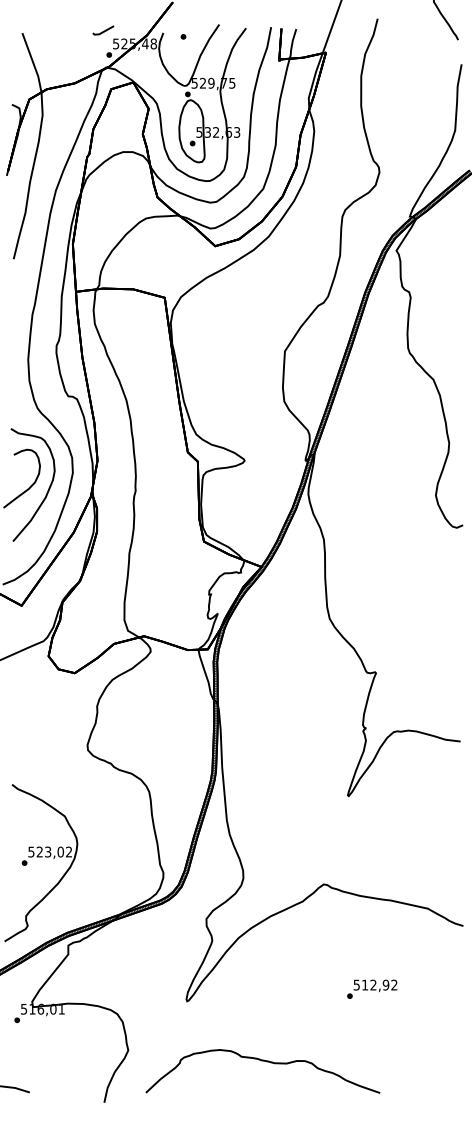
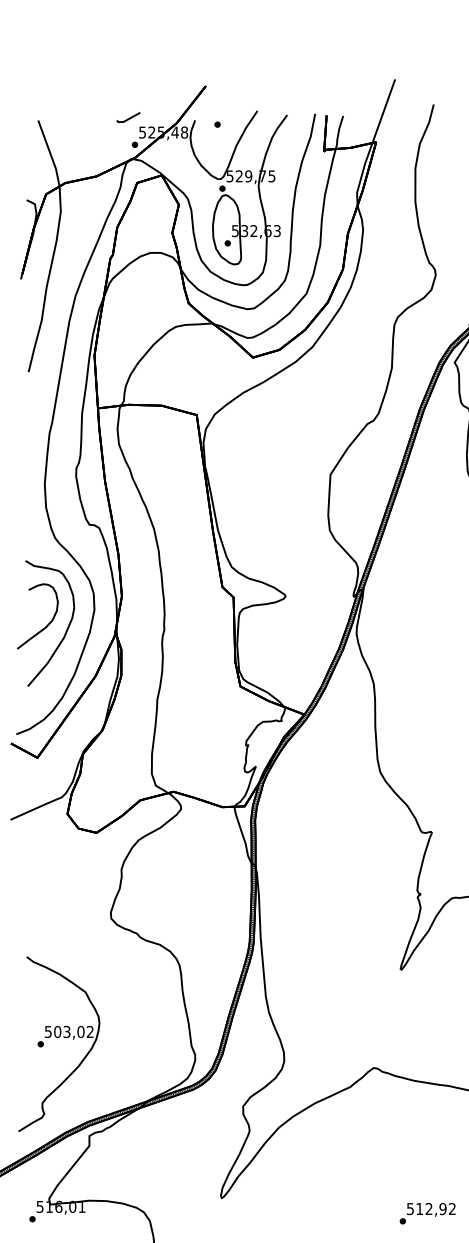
text: (39, 851) -> (57, 1031), 523,02 -> 503,02
text: (372, 988) -> (427, 1212), moved

